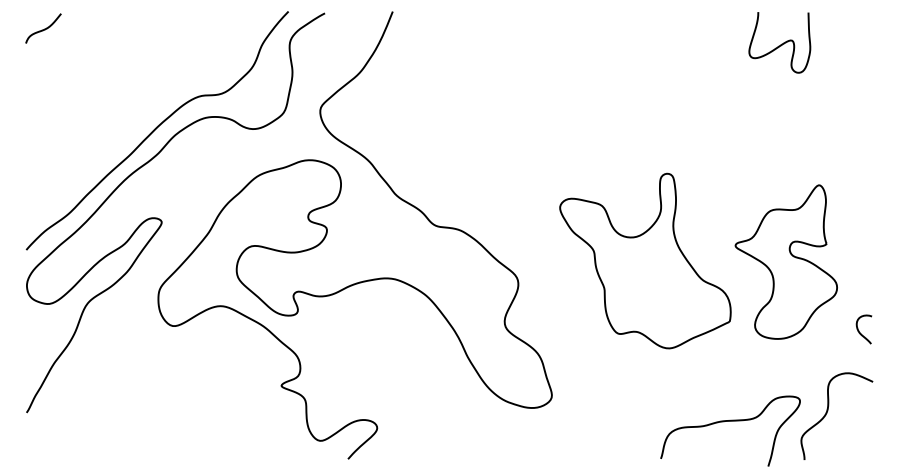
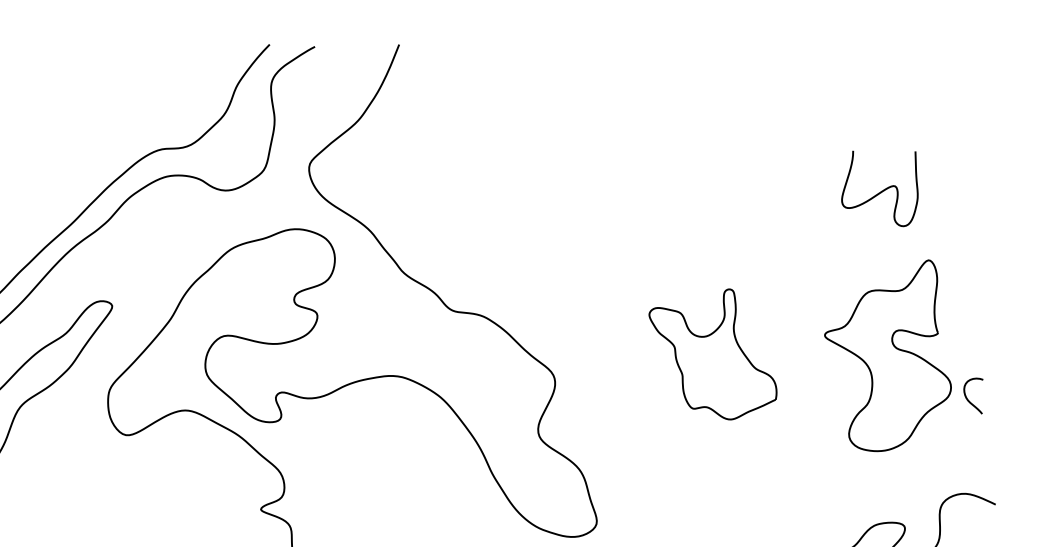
curve: (781, 43) -> (881, 189), moved
part: (645, 260) -> (713, 353), size x0.6
curve: (859, 330) -> (967, 397), moved

